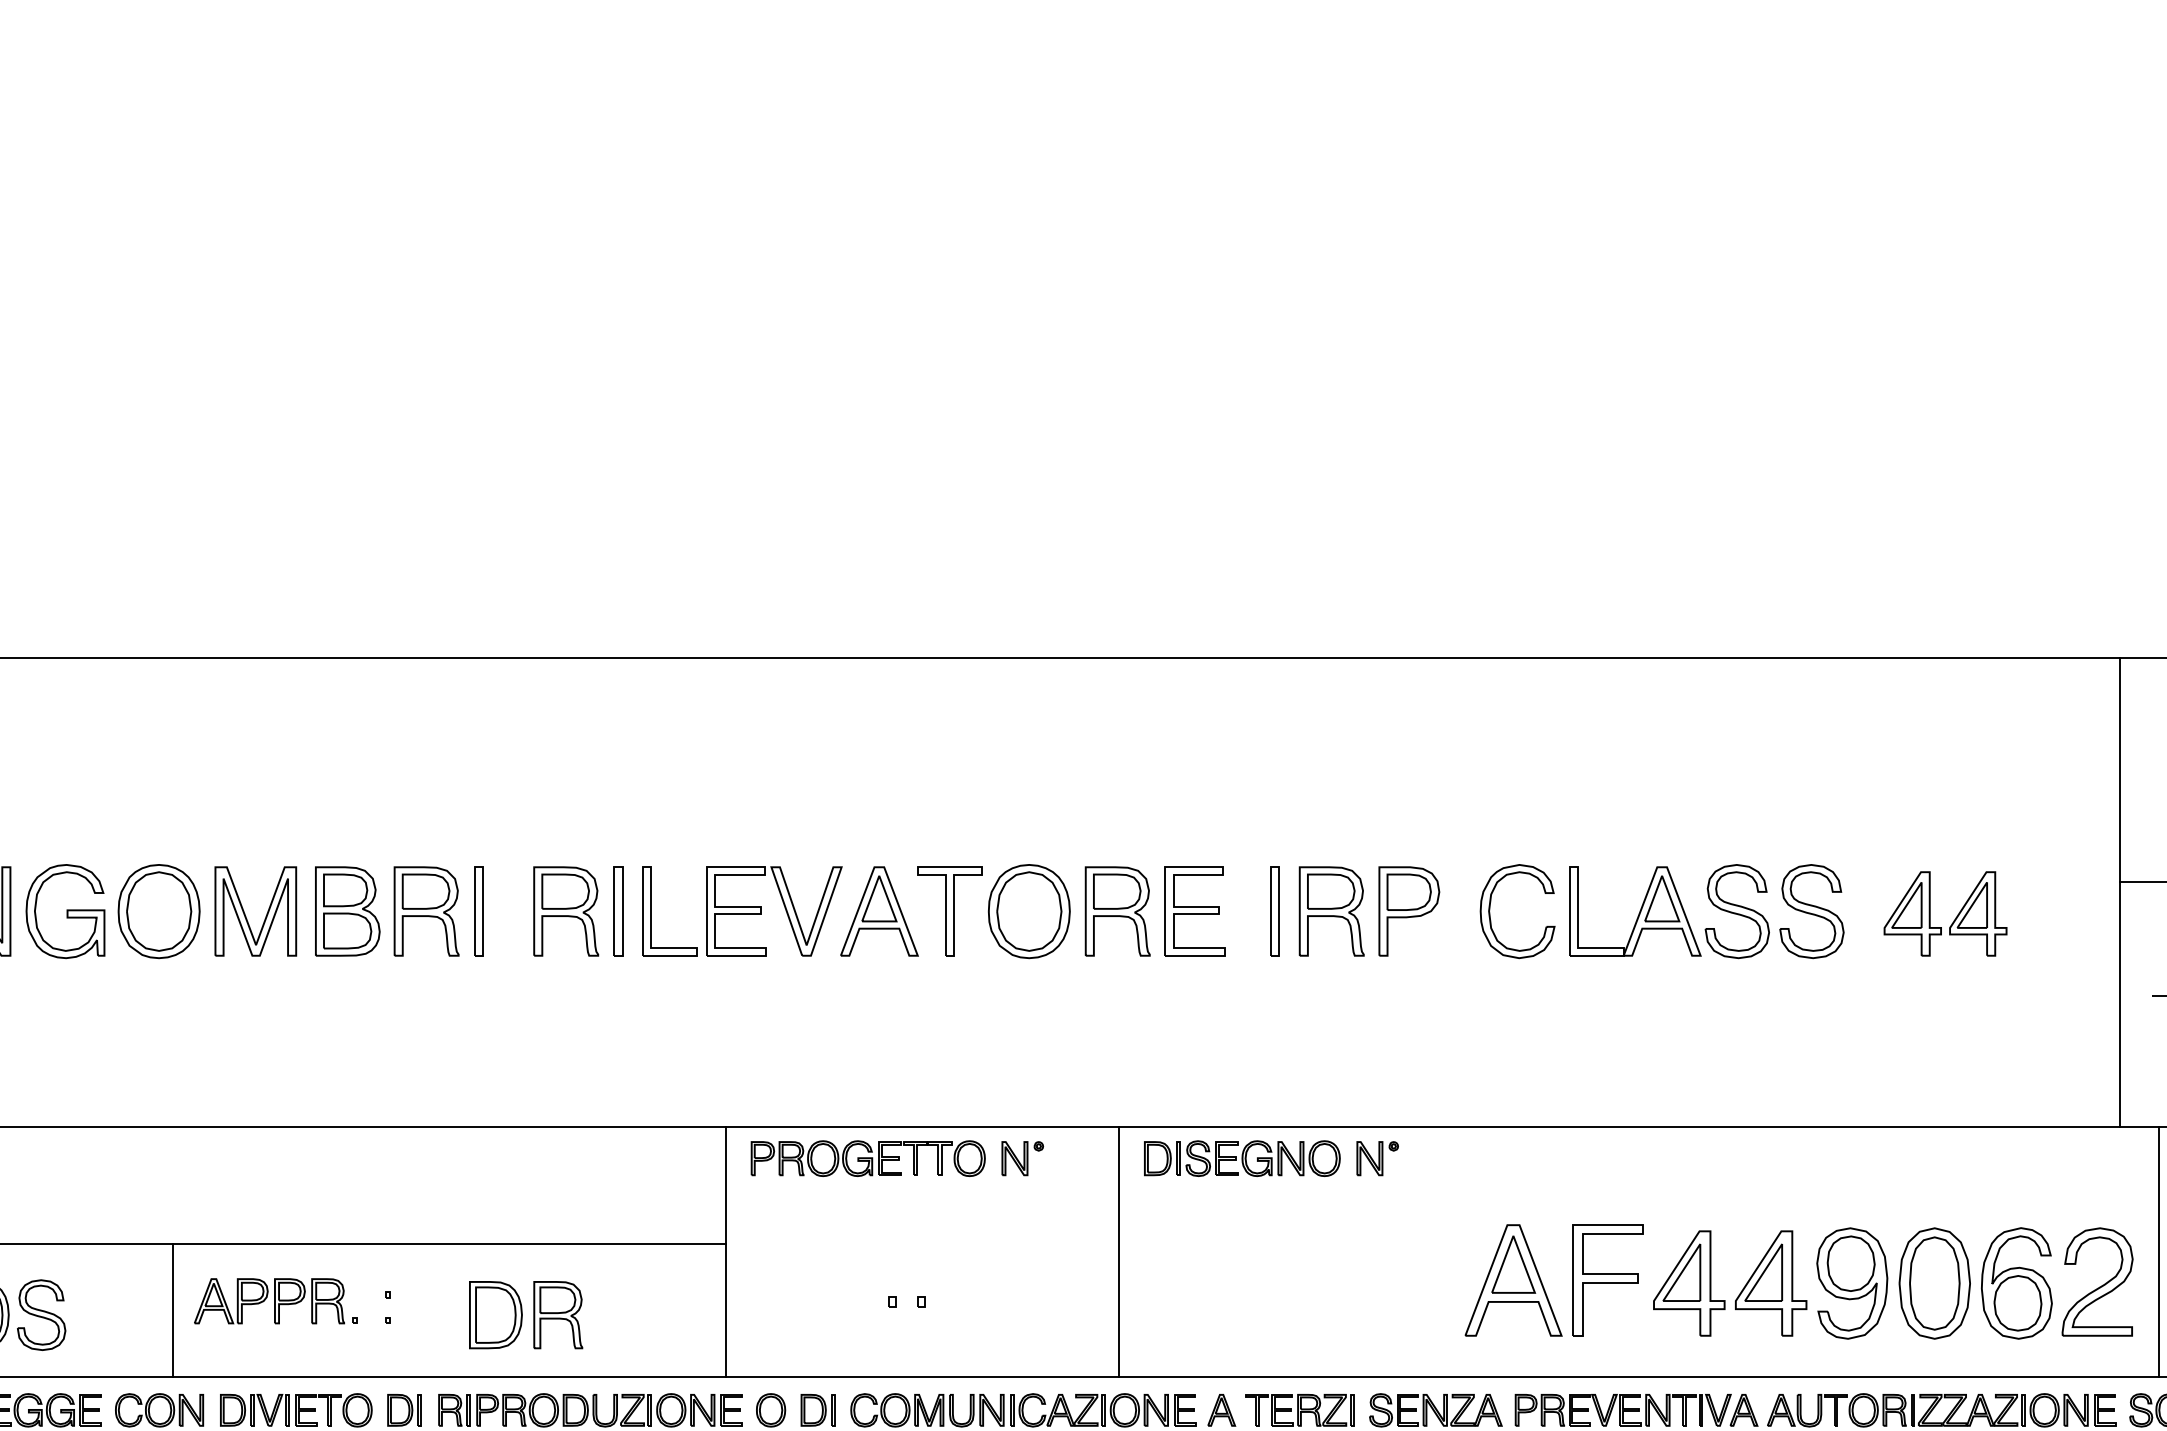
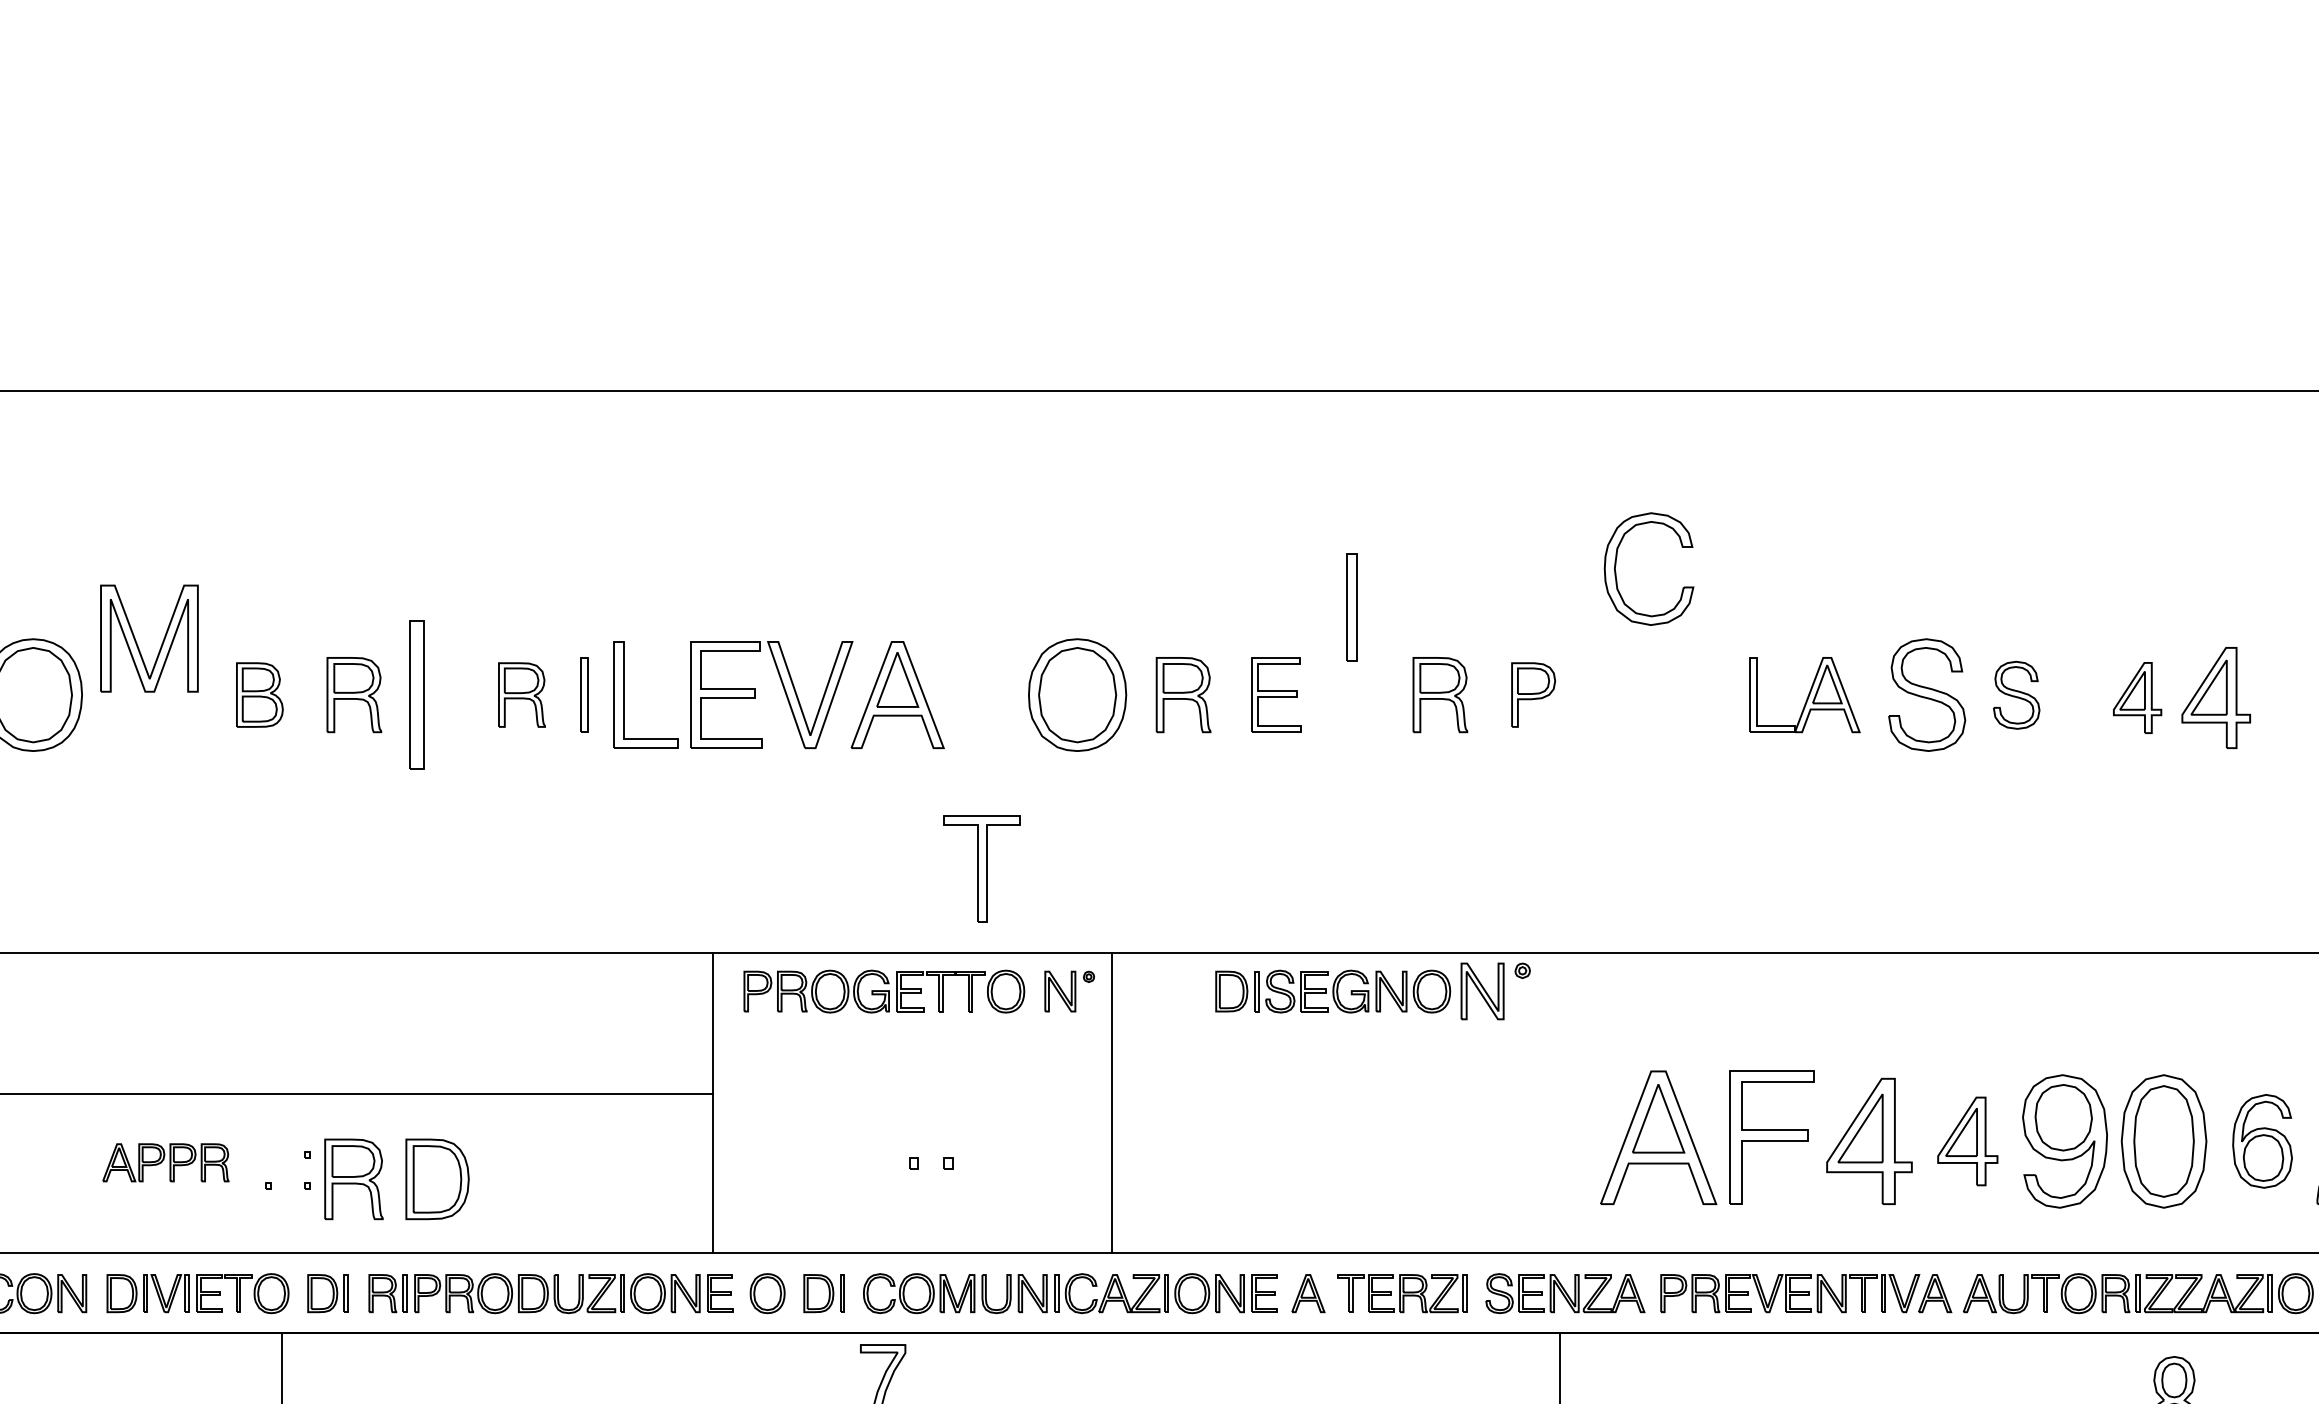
part: (1490, 910) -> (1616, 567), moved
part: (347, 911) -> (259, 695), size x0.6
part: (426, 911) -> (354, 695), size x0.7
part: (478, 911) -> (416, 695), size x1.4
part: (566, 911) -> (522, 695), size x0.6
part: (618, 911) -> (584, 695), size x0.7
part: (949, 911) -> (981, 869), moved
part: (1117, 911) -> (1183, 695), size x0.7
part: (1194, 911) -> (1275, 695), size x0.7
part: (1274, 911) -> (1351, 607), moved
part: (1331, 911) -> (1440, 695), size x0.7
part: (1409, 911) -> (1533, 695), size x0.6
part: (1635, 911) -> (1804, 695), size x0.7
part: (1811, 911) -> (2016, 695), size x0.6
part: (245, 913) -> (137, 641), moved
part: (1912, 913) -> (2137, 697), size x0.7
part: (1377, 1158) -> (1495, 991), size x1.4
line: (1119, 1251) -> (1112, 1103), moved
part: (1771, 1283) -> (1968, 1141), size x0.7
part: (2016, 1283) -> (2262, 1141), size x0.7
part: (269, 1301) -> (165, 1163), size x0.7
line: (172, 1310) -> (49, 1173), removed
part: (558, 1315) -> (354, 1179), moved

